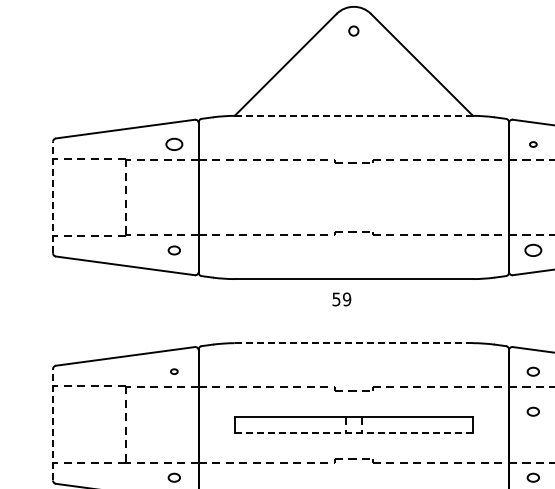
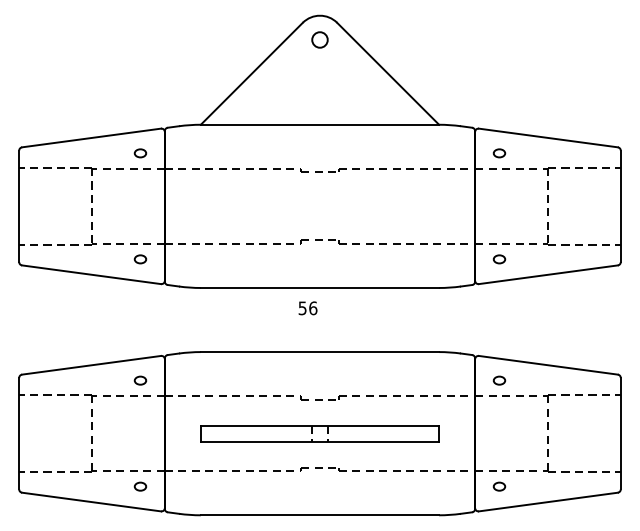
circle: (353, 30) -> (319, 39), size x1.67
line: (354, 115) -> (320, 124), dashed -> solid
part: (174, 144) -> (140, 153), size x0.71
part: (533, 144) -> (499, 153), size x1.67
line: (53, 197) -> (19, 206), dashed -> solid
part: (533, 250) -> (499, 259), size x0.71
text: (347, 299) -> (313, 308), 59 -> 56
line: (354, 343) -> (320, 352), dashed -> solid
part: (174, 371) -> (140, 380), size x1.67
part: (533, 411) -> (499, 420), removed
line: (53, 424) -> (19, 433), dashed -> solid
line: (354, 432) -> (320, 441), dashed -> solid

